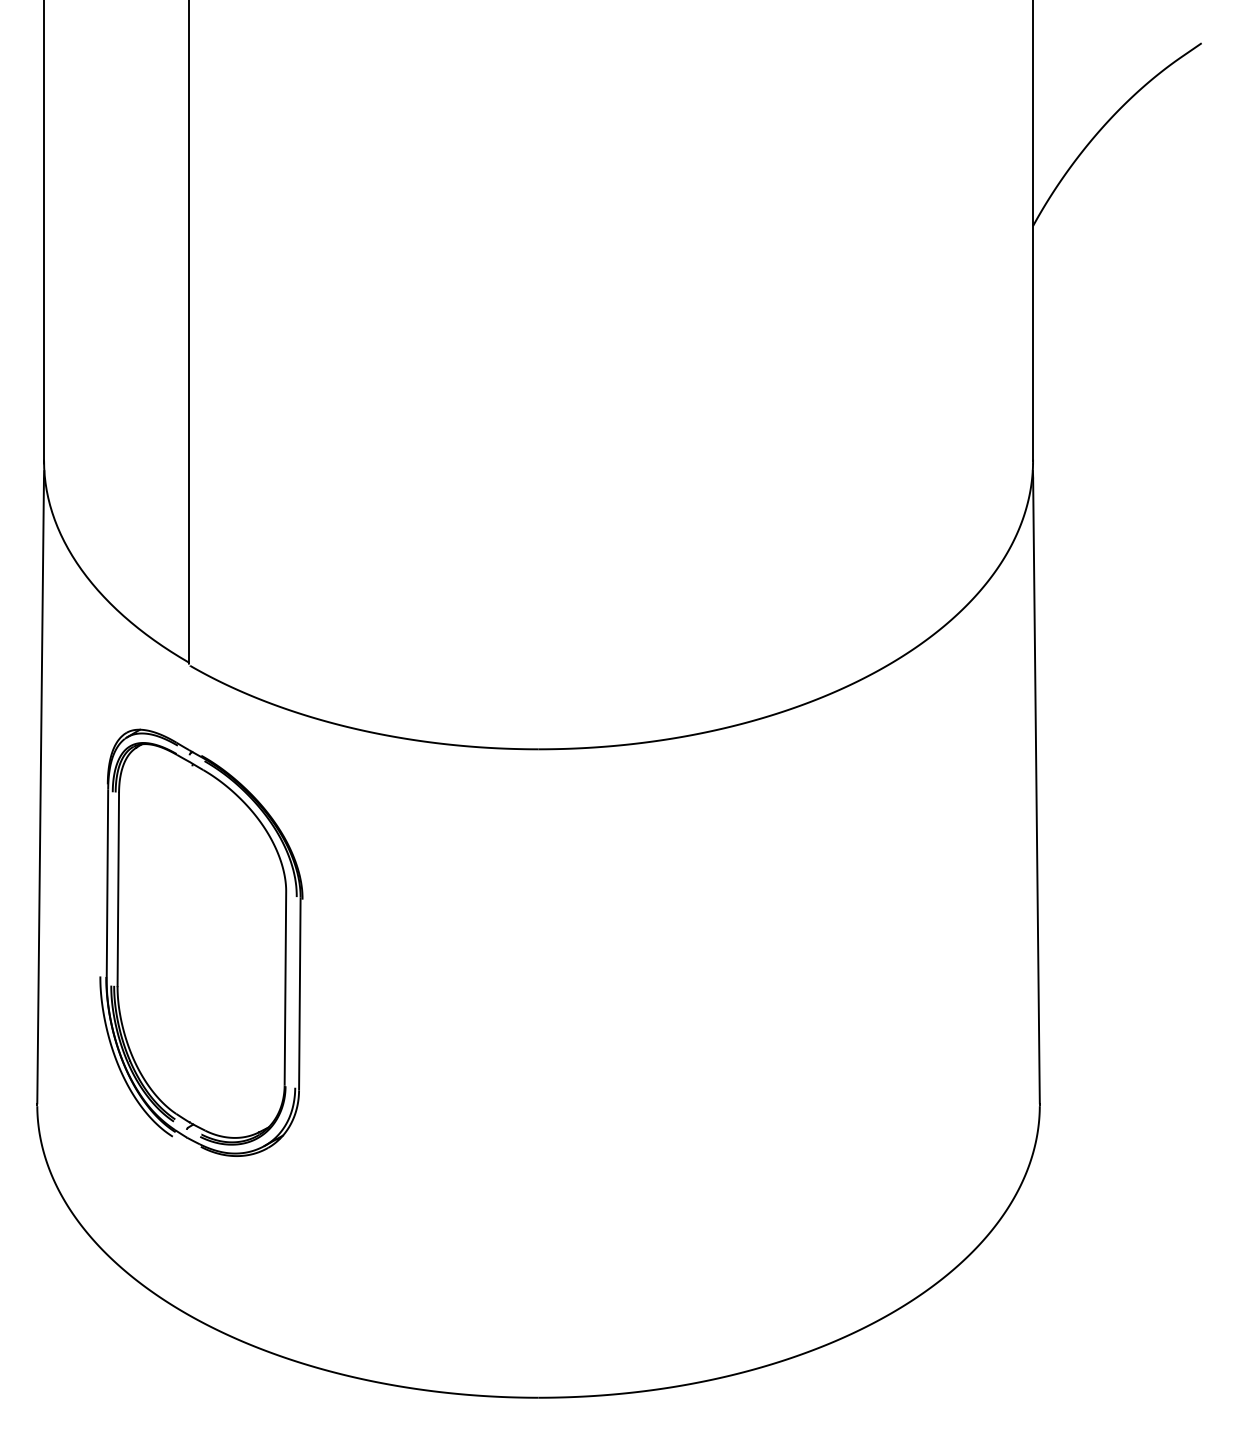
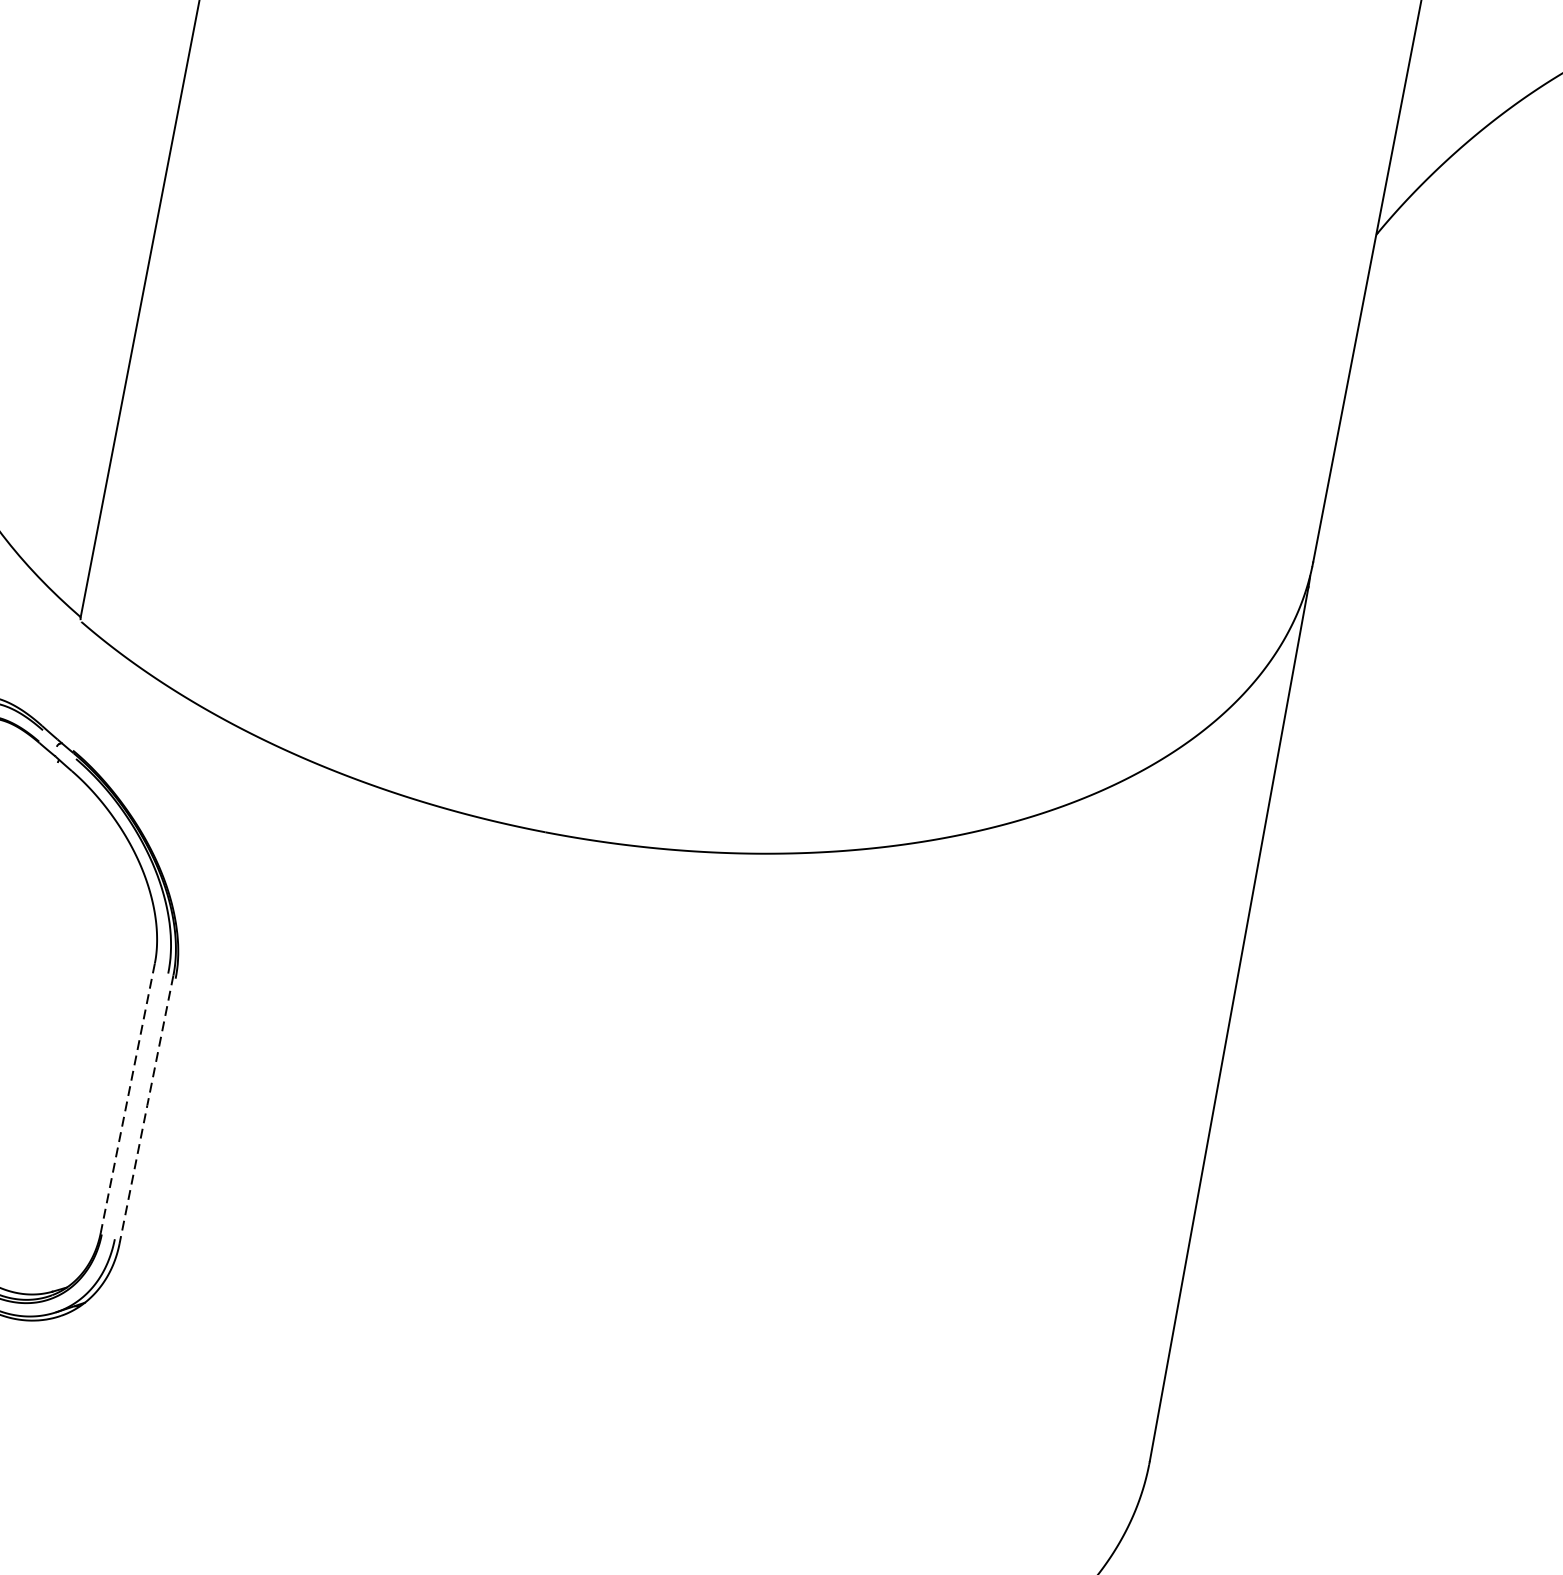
line: (285, 988) -> (127, 1098), solid -> dashed
line: (299, 994) -> (145, 1110), solid -> dashed

